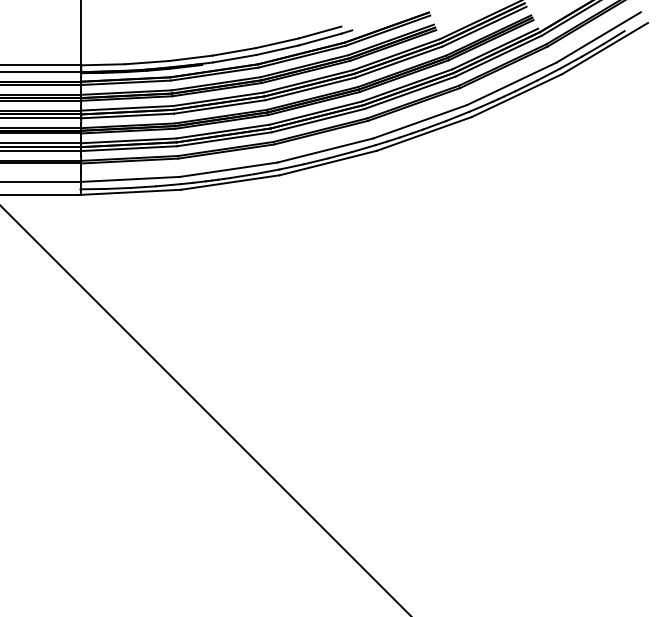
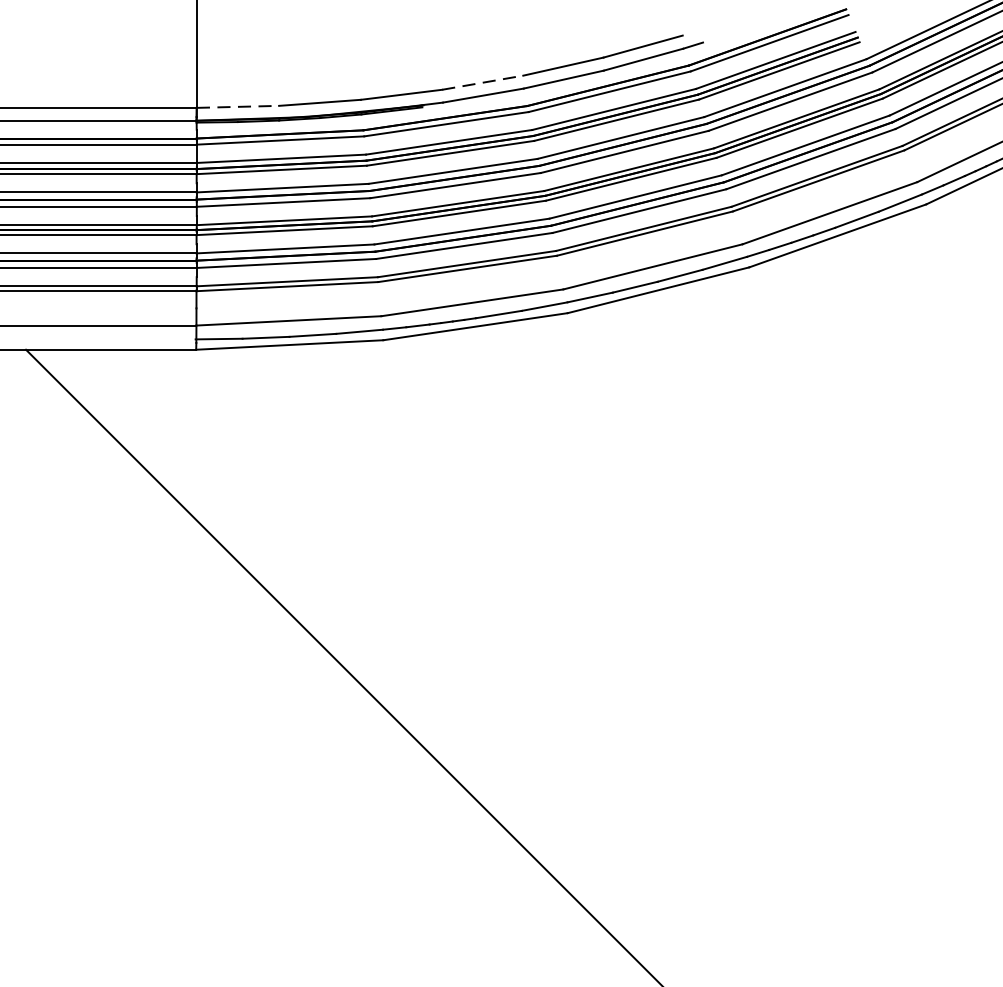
line: (234, 51) -> (483, 82), solid -> dashed
line: (103, 64) -> (238, 106), solid -> dashed

